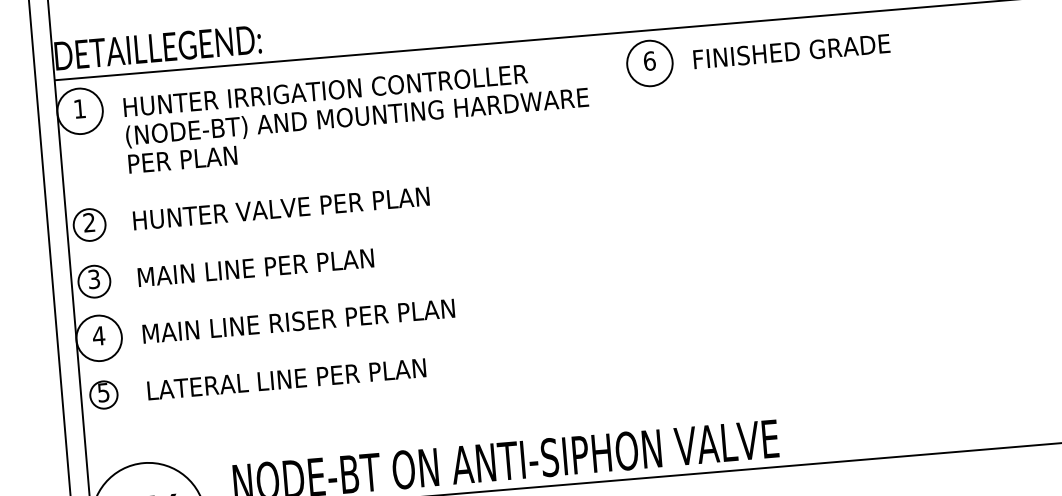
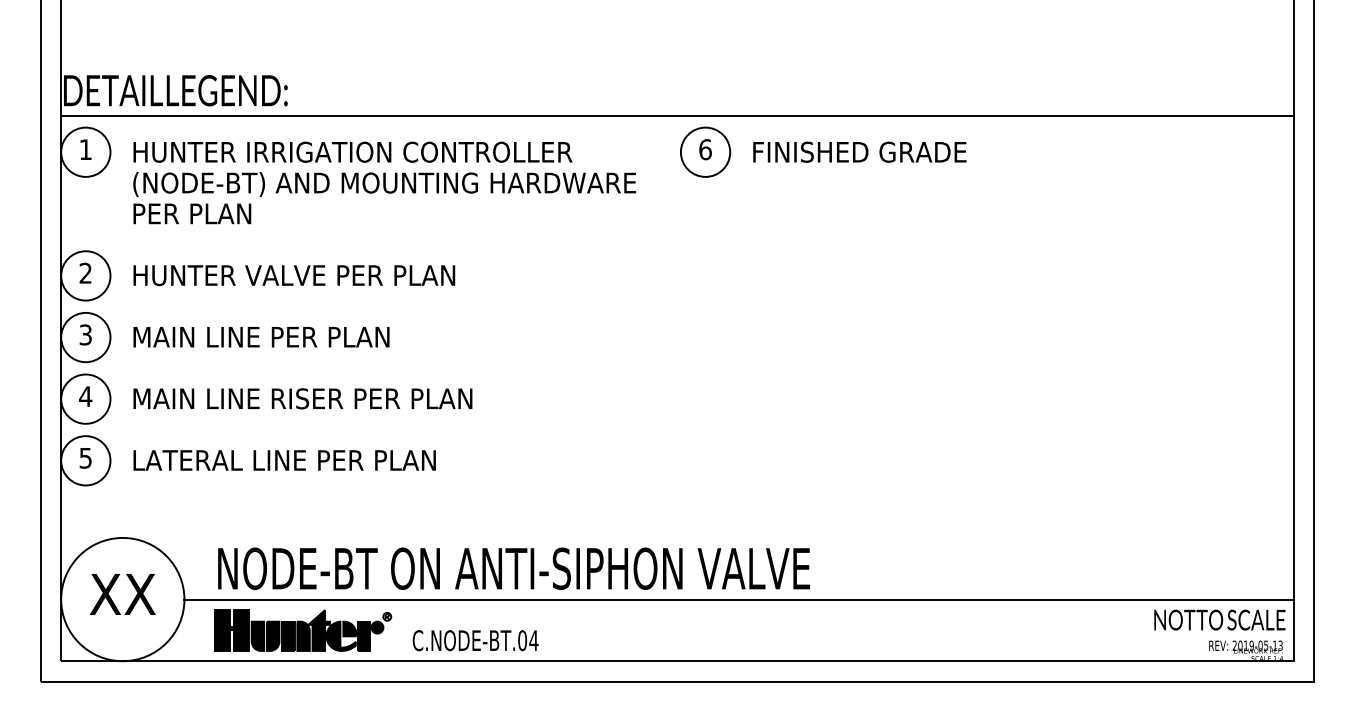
circle: (89, 224) -> (85, 275), size x1.43
circle: (94, 281) -> (85, 337), size x1.43
circle: (103, 394) -> (85, 460), size x1.67

